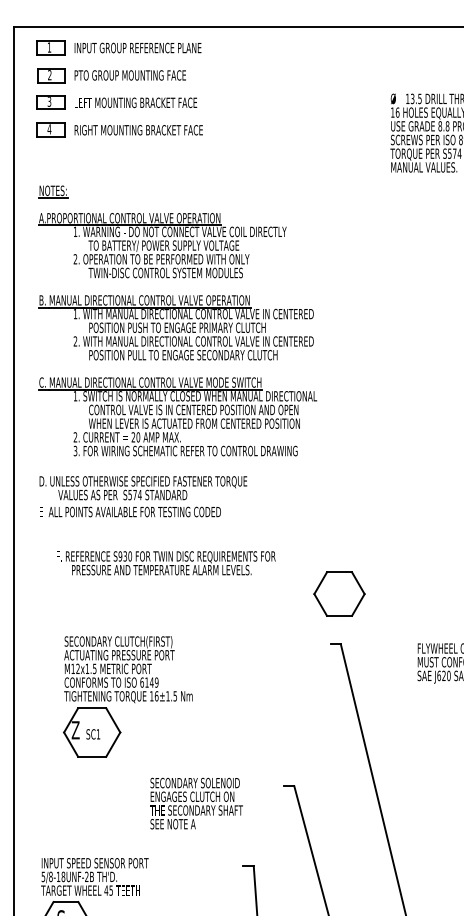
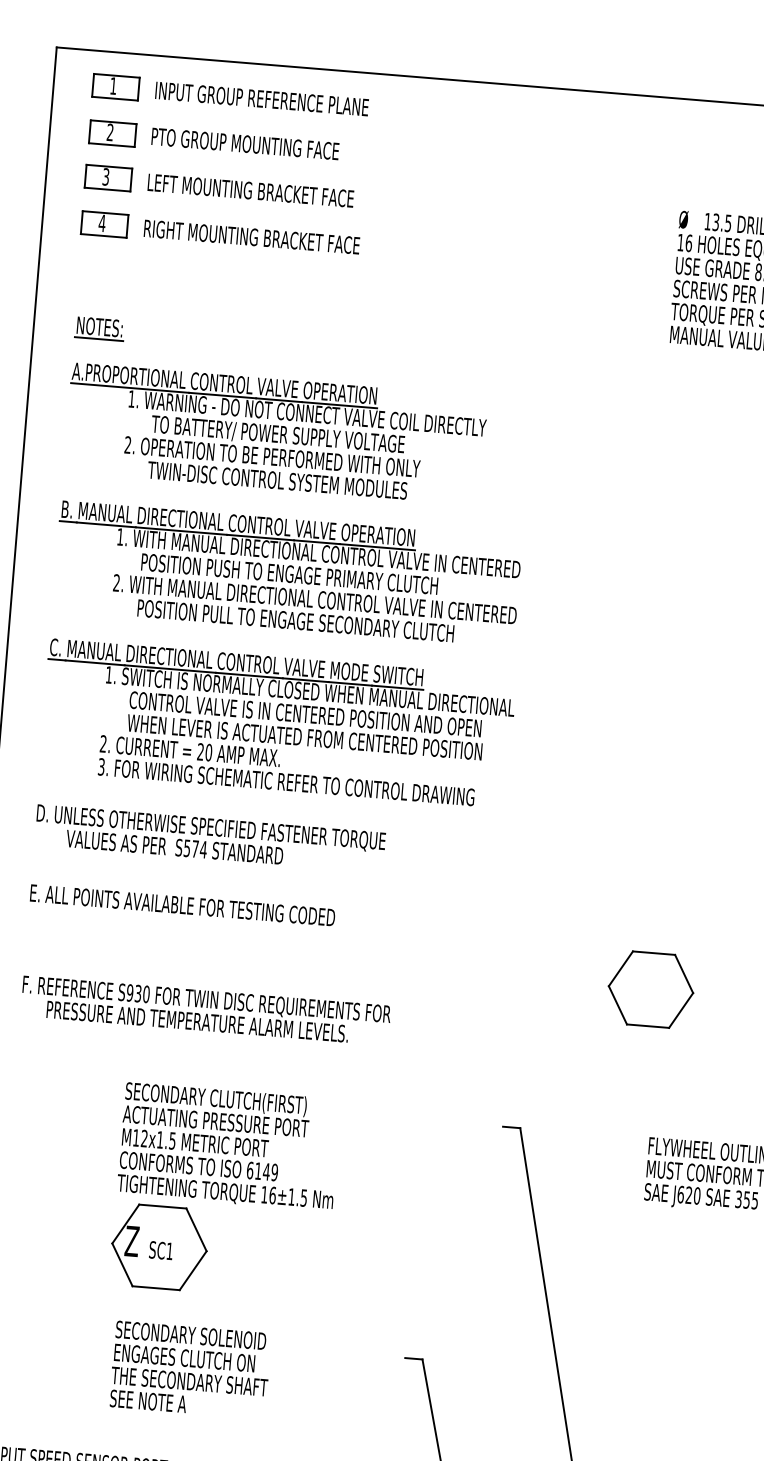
text: (130, 511) -> (183, 904), moved
text: (166, 563) -> (206, 1011), moved
part: (339, 593) -> (651, 988), moved
part: (127, 696) -> (223, 1191), moved
text: (196, 803) -> (190, 1369), moved

